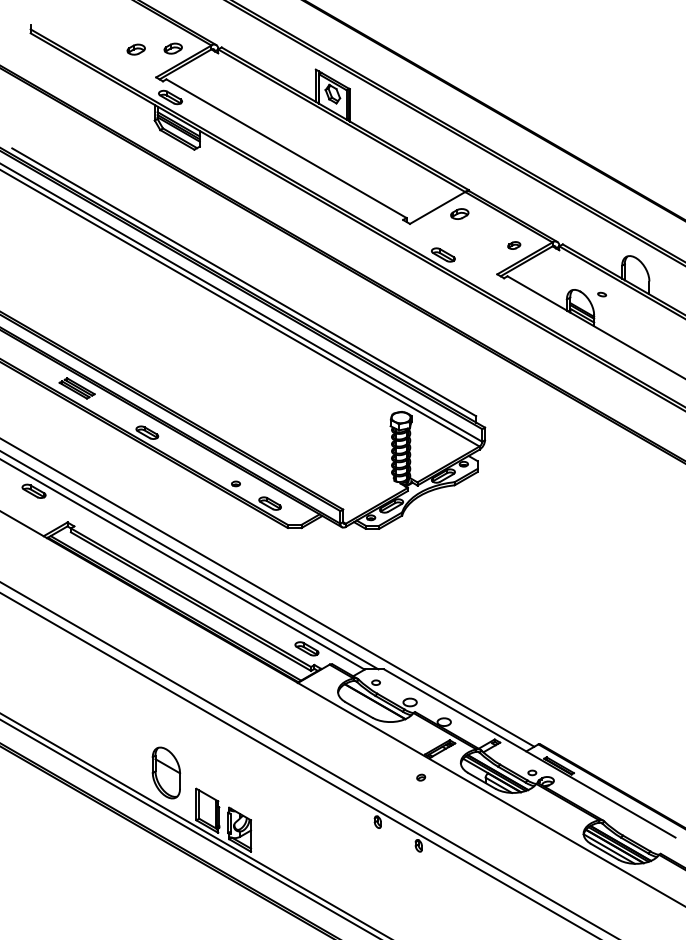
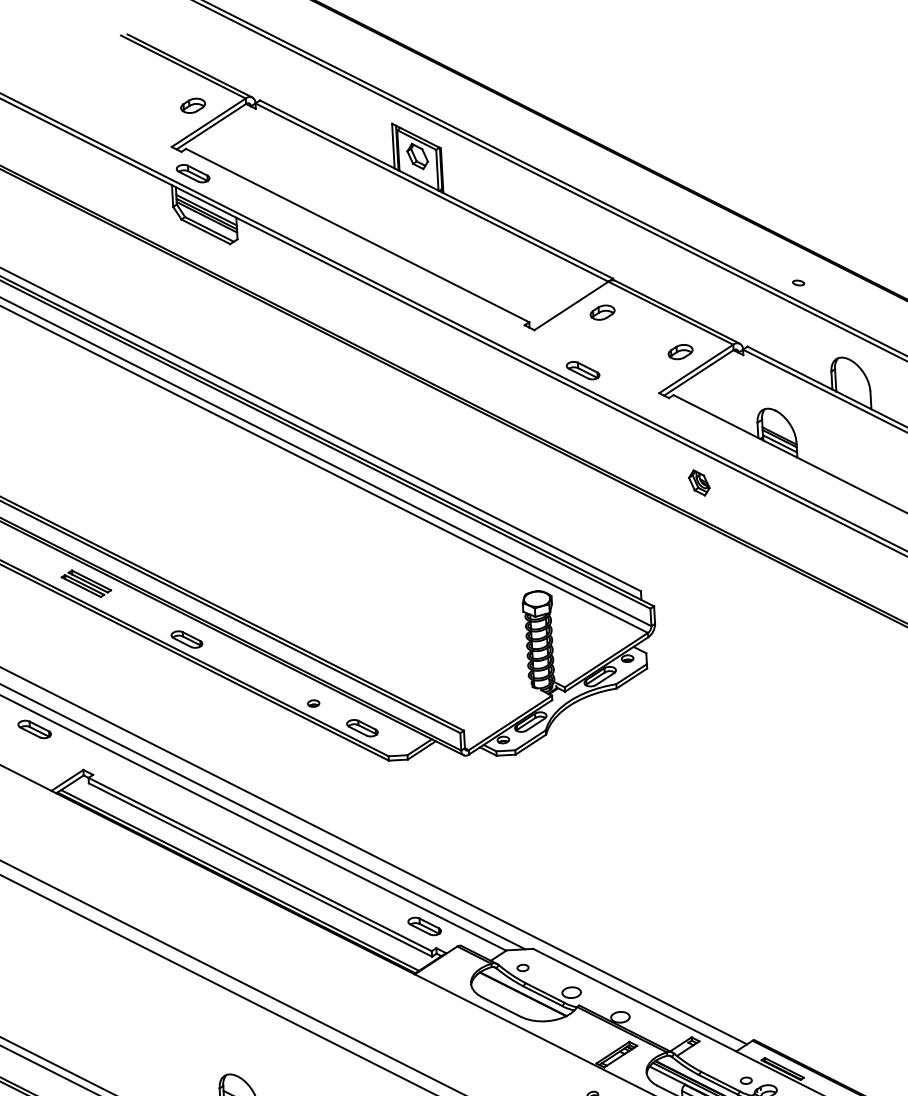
part: (135, 49) -> (140, 109), removed
part: (513, 245) -> (679, 352), size x1.43
part: (602, 294) -> (799, 282), moved
part: (522, 340) -> (699, 482), added

